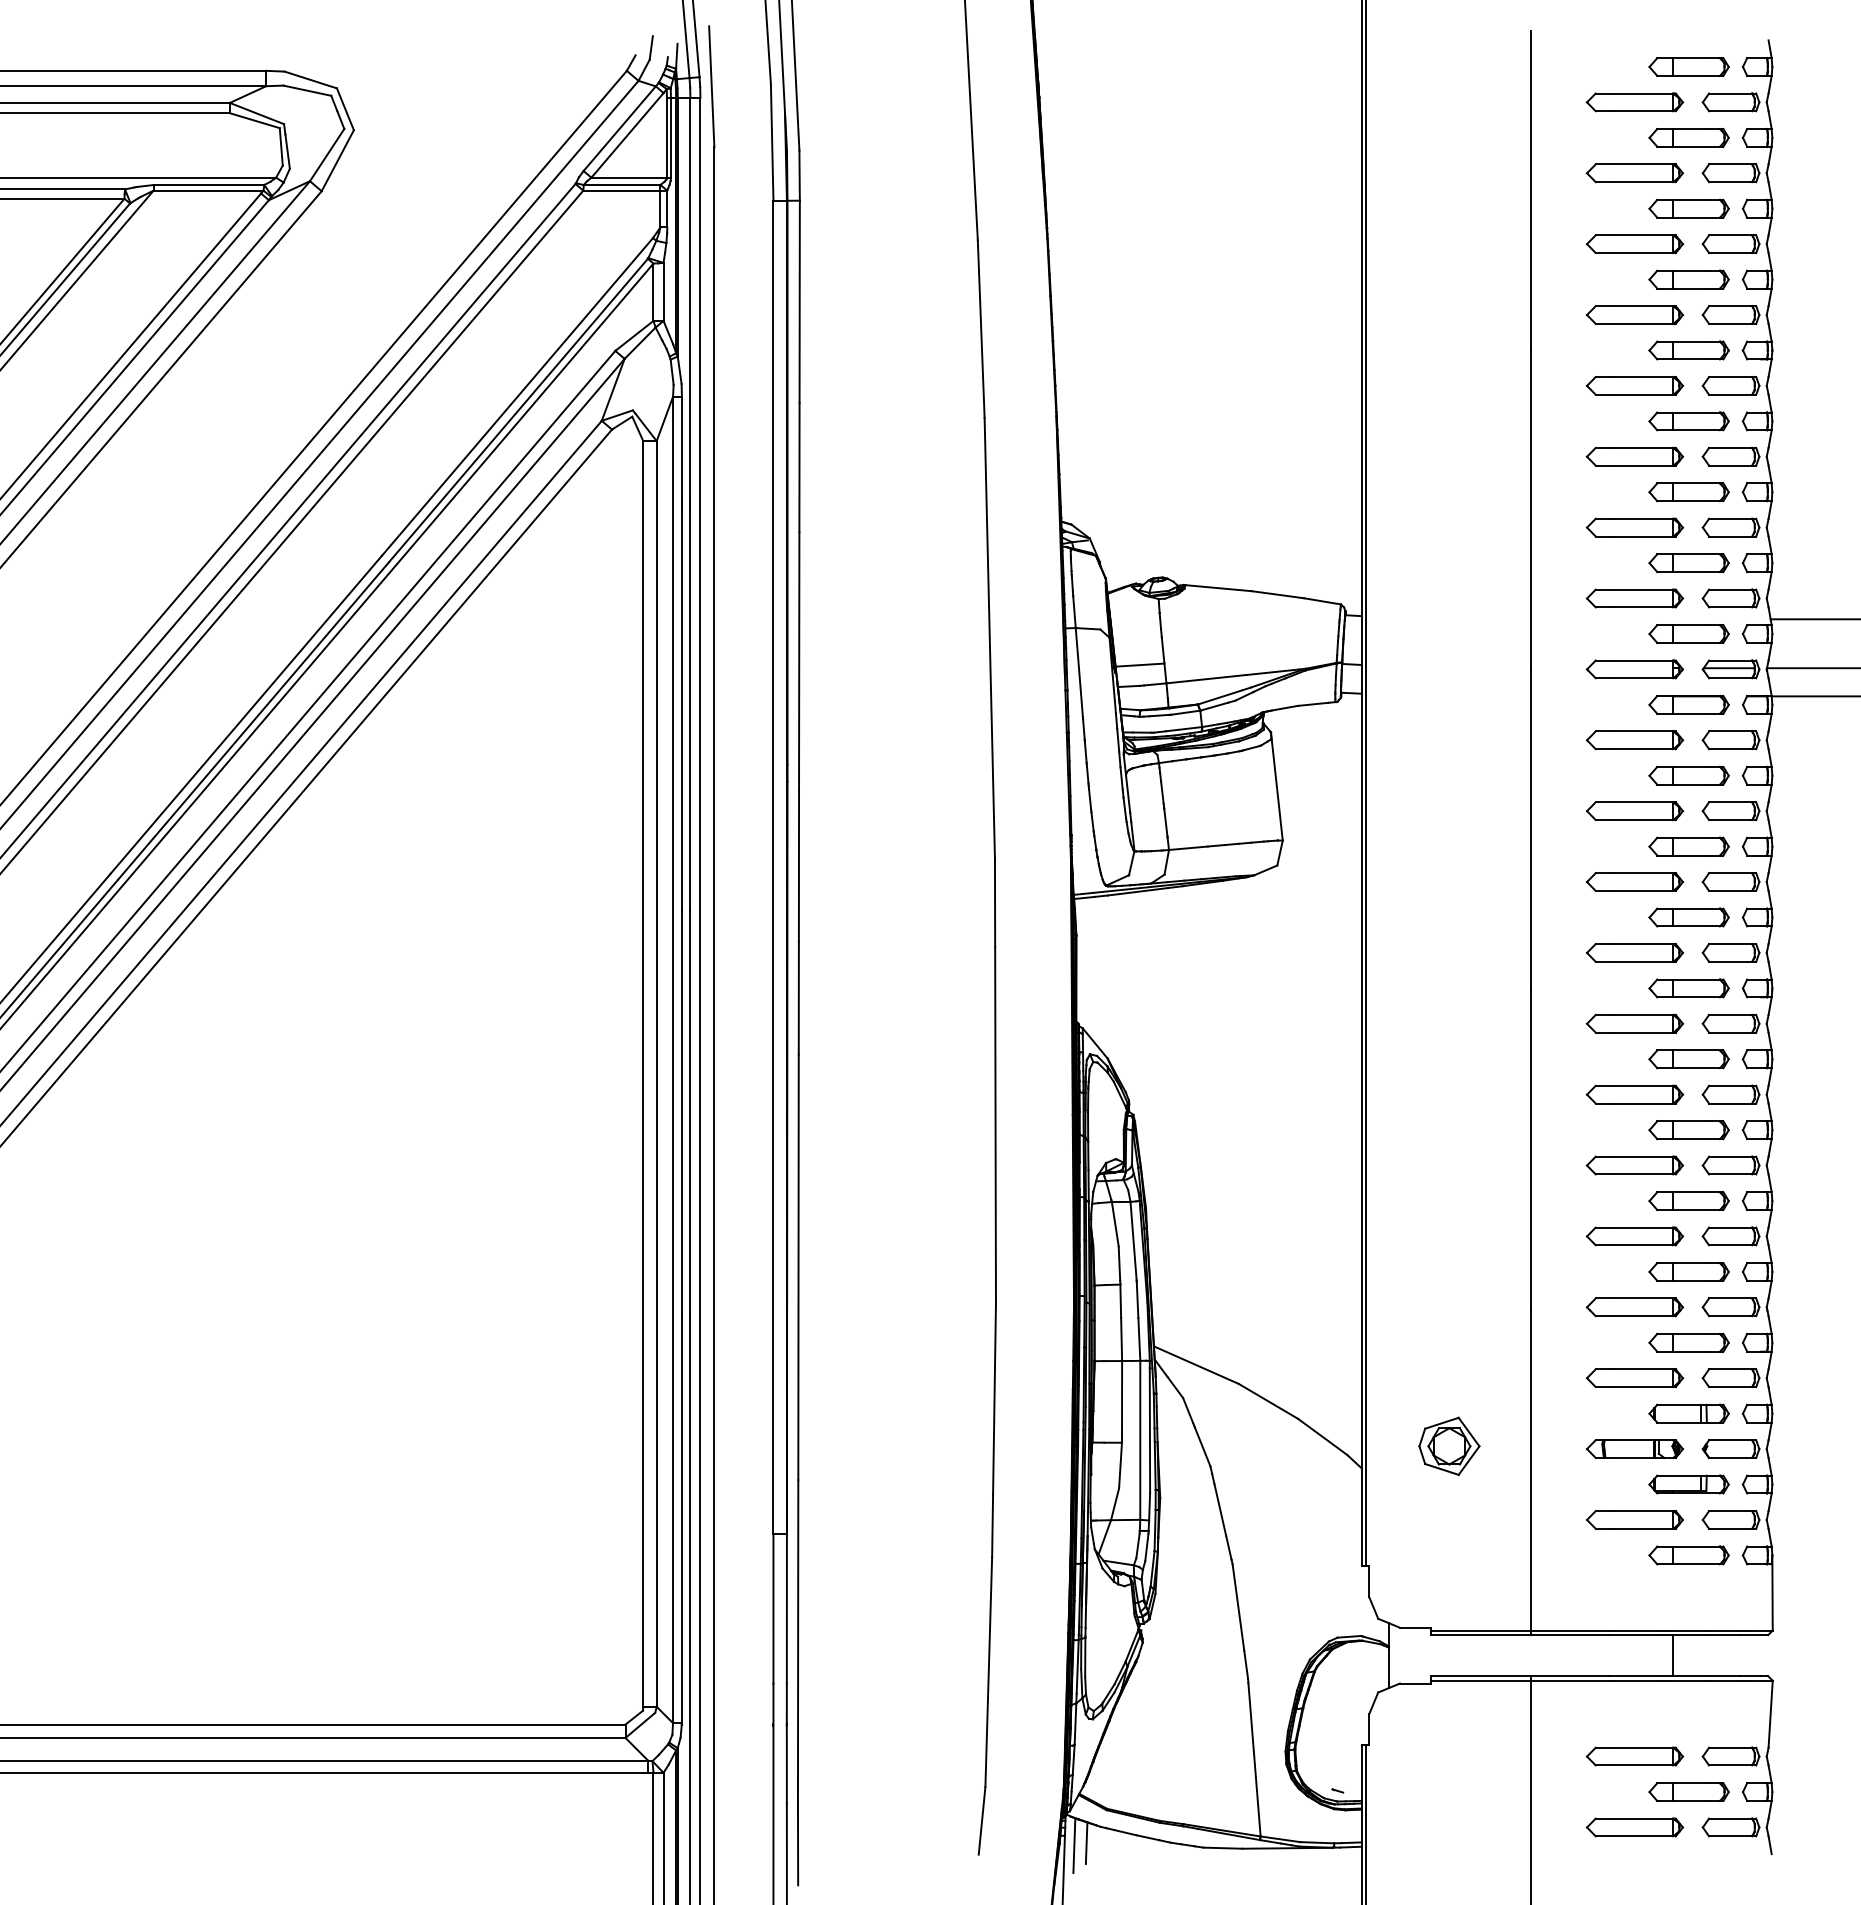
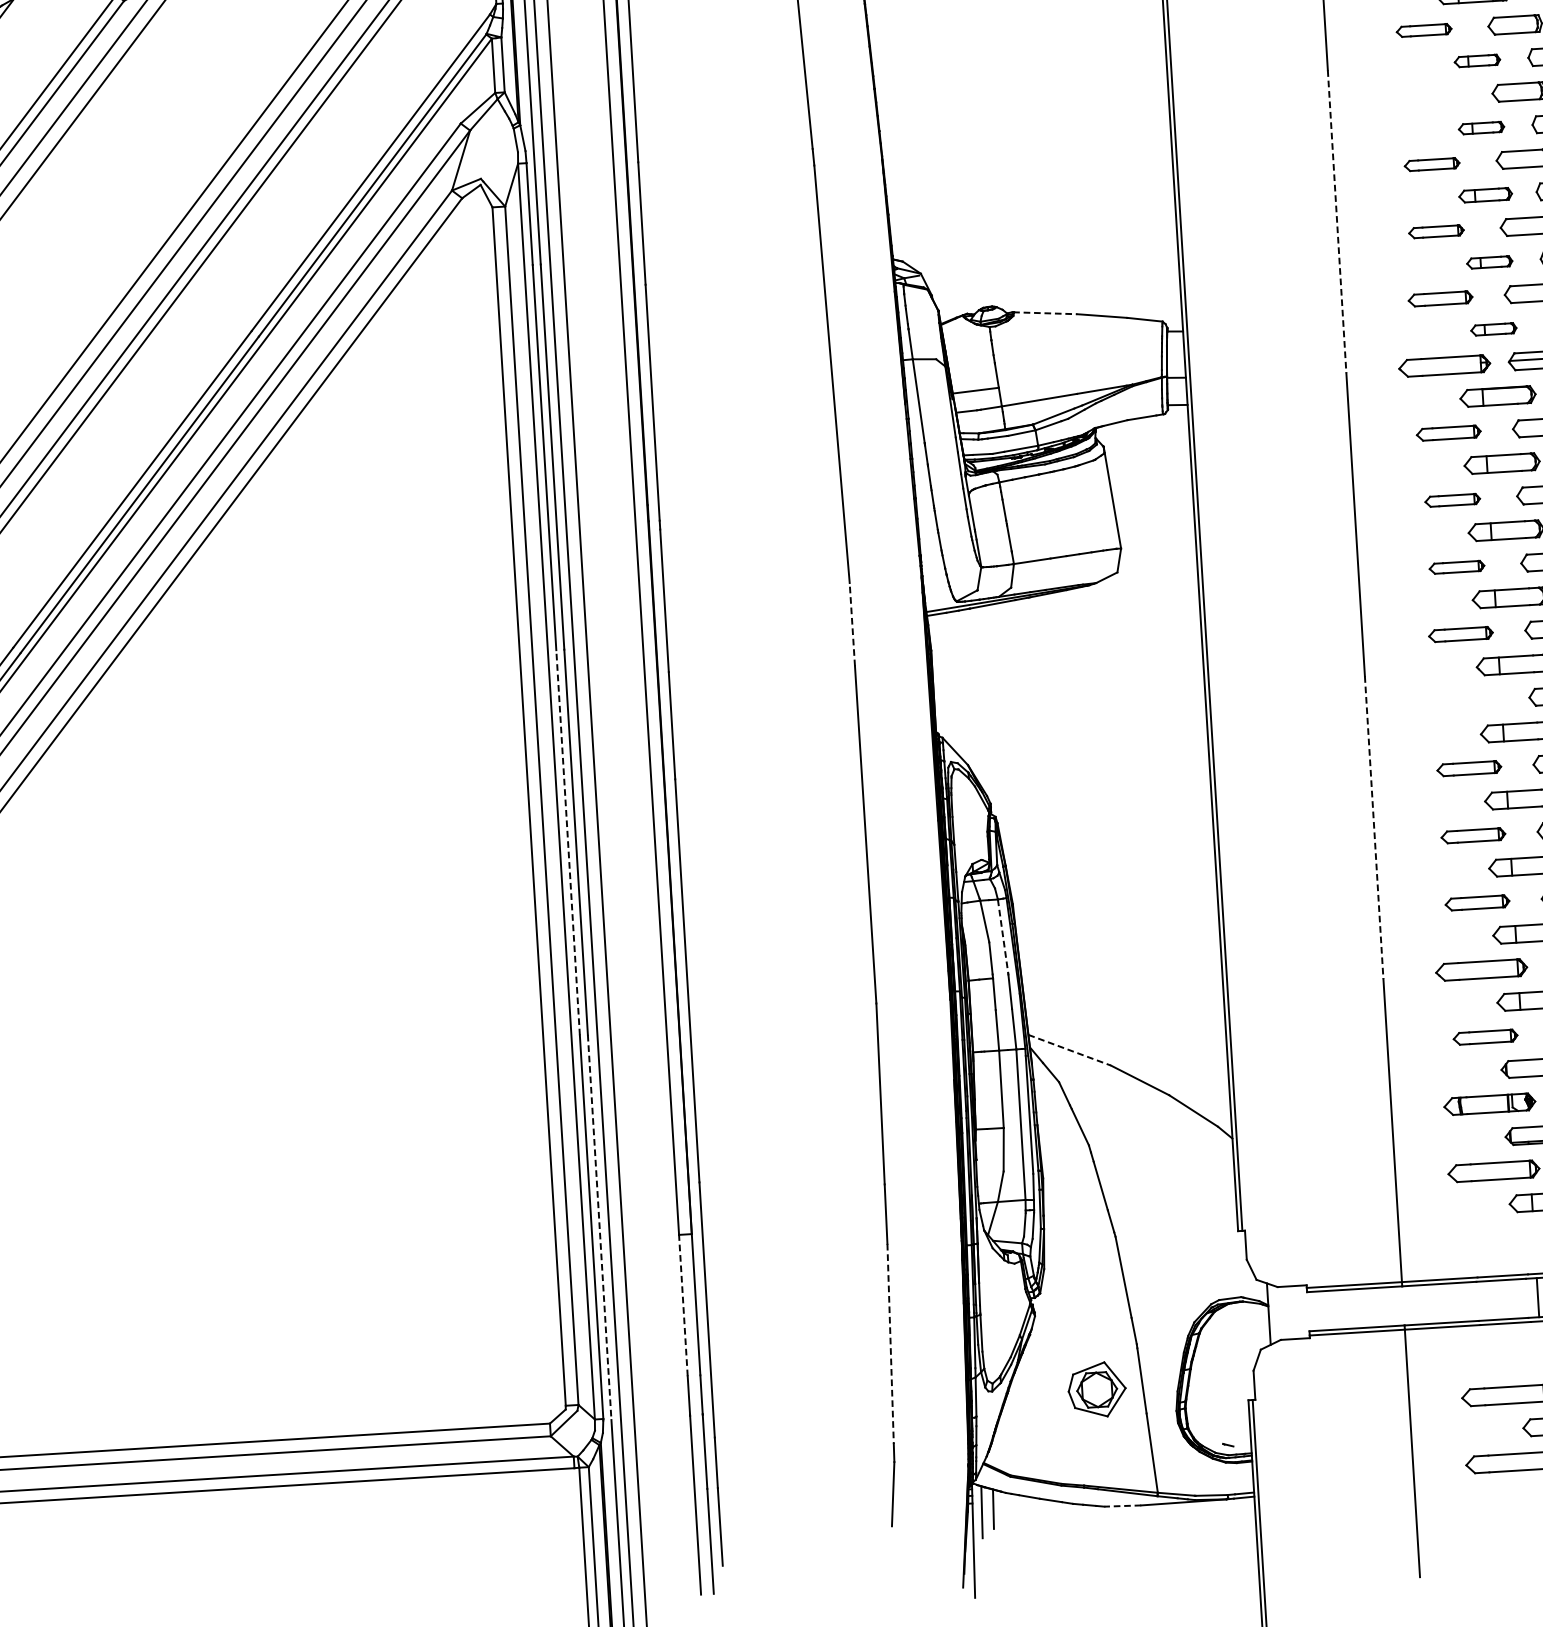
part: (1634, 314) -> (1423, 30), size x0.6
part: (1688, 350) -> (1476, 61), size x0.6
part: (1634, 385) -> (1427, 97), removed
part: (1688, 421) -> (1481, 128), size x0.6
part: (1634, 456) -> (1431, 164), size x0.6
part: (1688, 492) -> (1485, 195), size x0.7
line: (1531, 510) -> (1337, 221), solid -> dashed
part: (1634, 527) -> (1436, 231), size x0.6
part: (1688, 563) -> (1489, 262), size x0.6
line: (1218, 588) -> (1045, 313), solid -> dashed
part: (1634, 598) -> (1440, 298), size x0.7
part: (1688, 633) -> (1493, 328), size x0.6
part: (1634, 740) -> (1448, 433), size x0.7
part: (1634, 811) -> (1452, 500), size x0.6
part: (1634, 881) -> (1456, 566), size x0.6
line: (995, 903) -> (852, 624), solid -> dashed
part: (1634, 952) -> (1460, 634), size x0.7
part: (1634, 1023) -> (1464, 701), removed
part: (1634, 1094) -> (1468, 768), size x0.7
line: (681, 1114) -> (567, 842), solid -> dashed
line: (1531, 1150) -> (1374, 827), solid -> dashed
part: (1634, 1165) -> (1472, 835), size x0.7
part: (1634, 1236) -> (1477, 903), size x0.7
line: (1133, 1241) -> (1003, 936), solid -> dashed
line: (1196, 1365) -> (1069, 1050), solid -> dashed
part: (1634, 1378) -> (1485, 1037), size x0.7
part: (1449, 1445) -> (1097, 1389), moved
line: (690, 1521) -> (599, 1227), solid -> dashed
line: (773, 1608) -> (683, 1305), solid -> dashed
line: (989, 1662) -> (891, 1343), solid -> dashed
line: (1222, 1848) -> (1122, 1506), solid -> dashed

